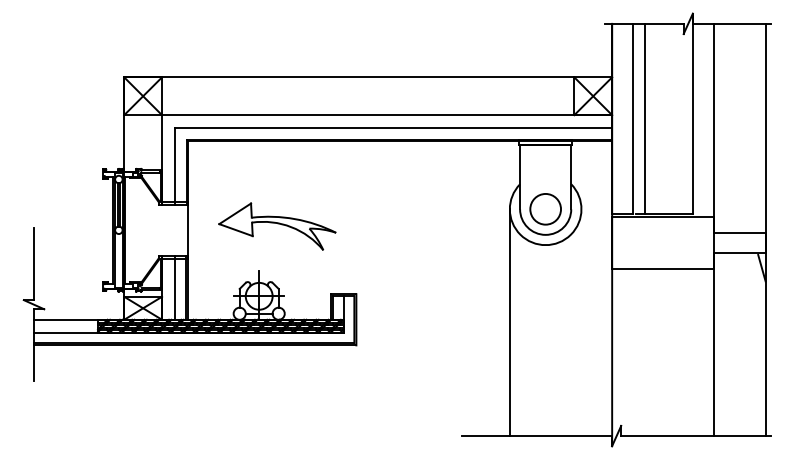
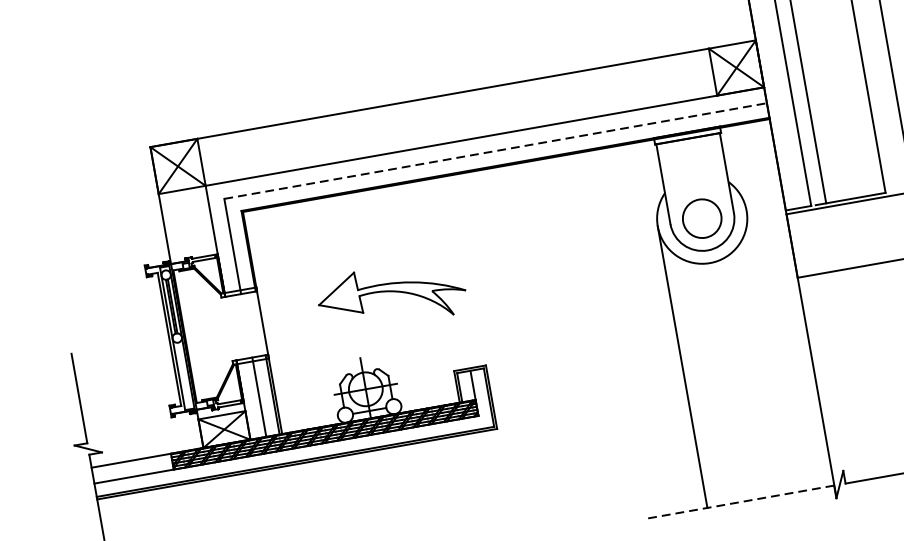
line: (393, 127) -> (495, 150), solid -> dashed
part: (277, 226) -> (391, 295), moved
line: (537, 436) -> (741, 502), solid -> dashed

